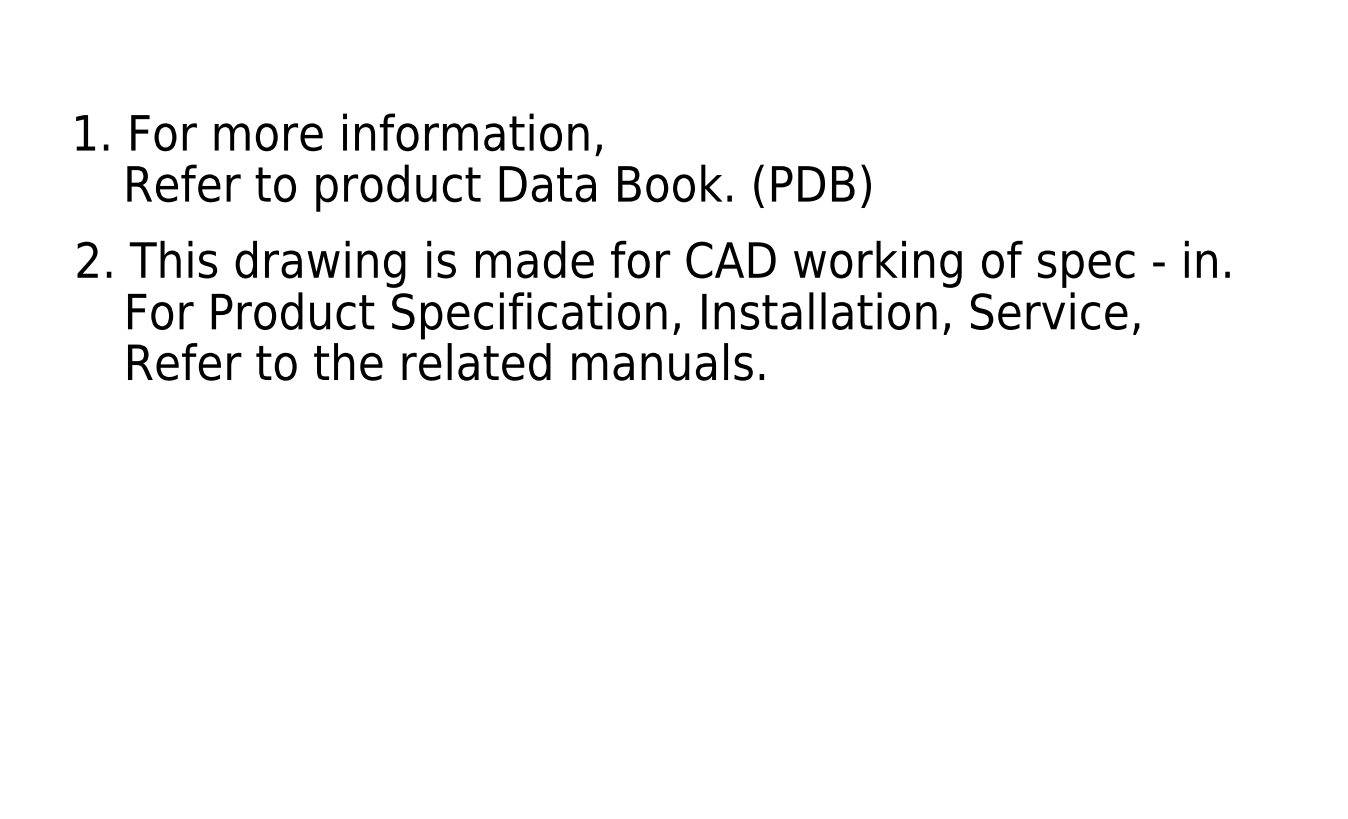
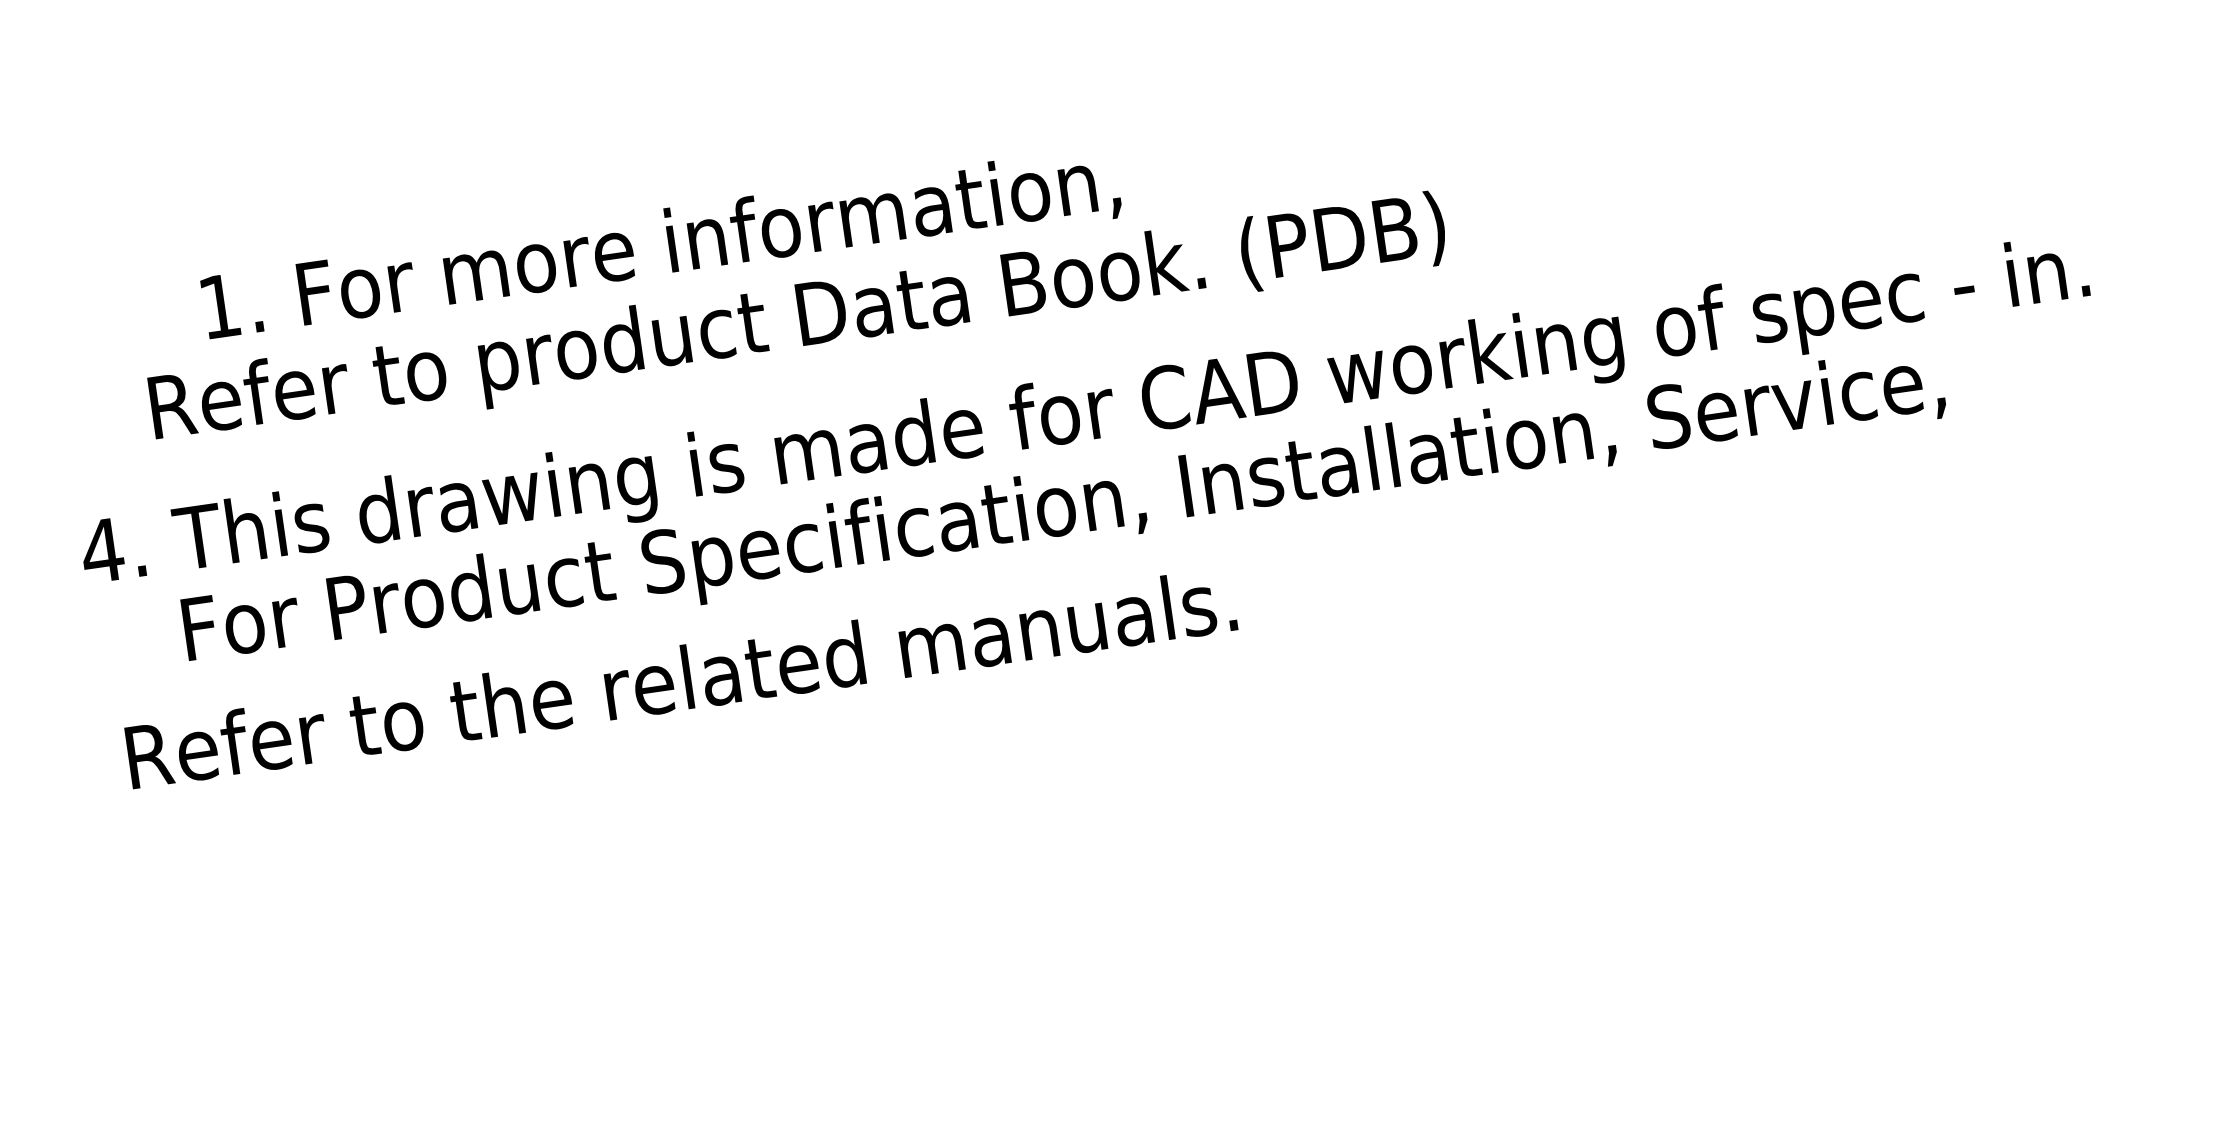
text: (338, 134) -> (660, 245), moved
text: (87, 259) -> (101, 549), 2. -> 4.
text: (446, 361) -> (681, 677), moved

